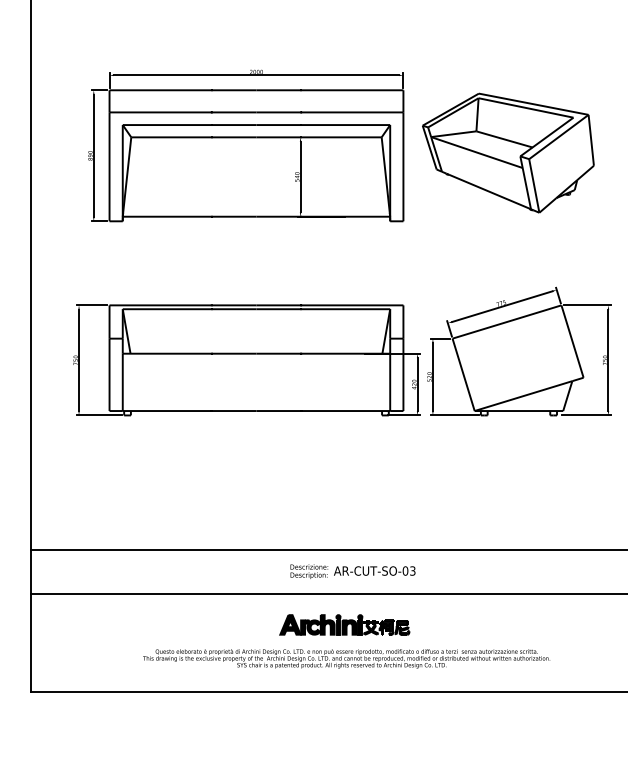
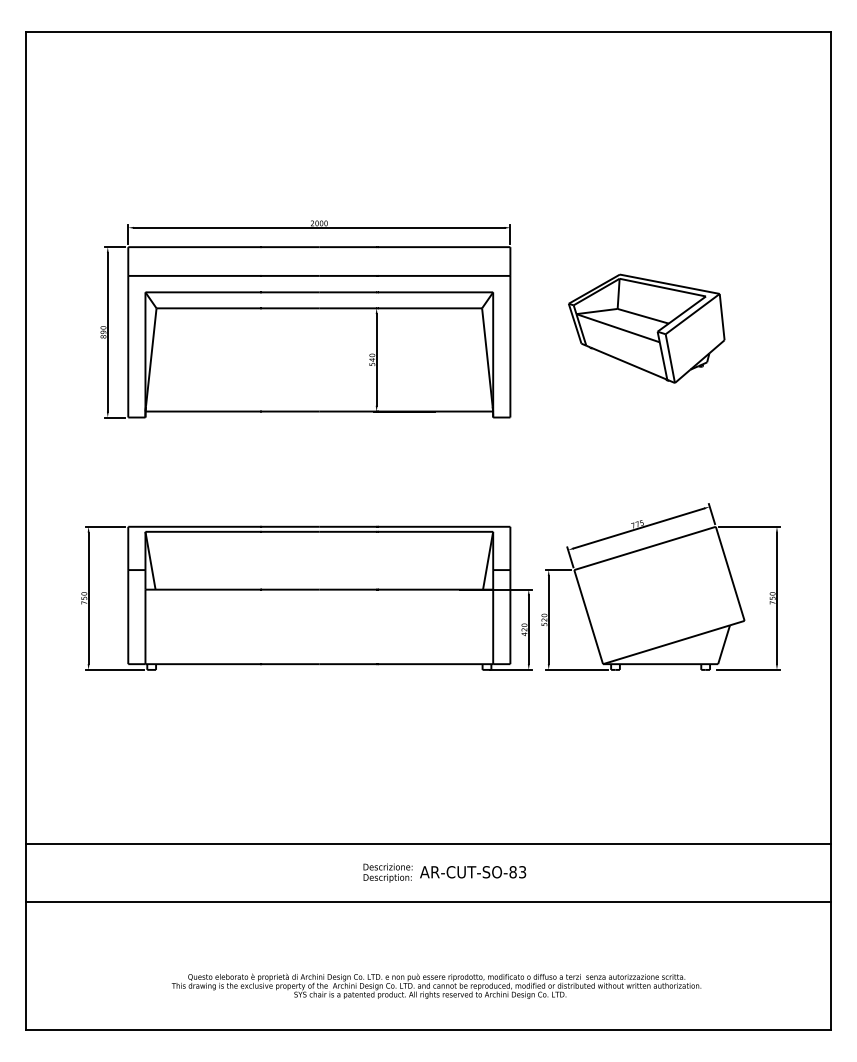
part: (508, 152) -> (646, 328), size x0.7
text: (405, 571) -> (512, 872), AR-CUT-SO-03 -> AR-CUT-SO-83
part: (345, 624) -> (434, 941), removed

